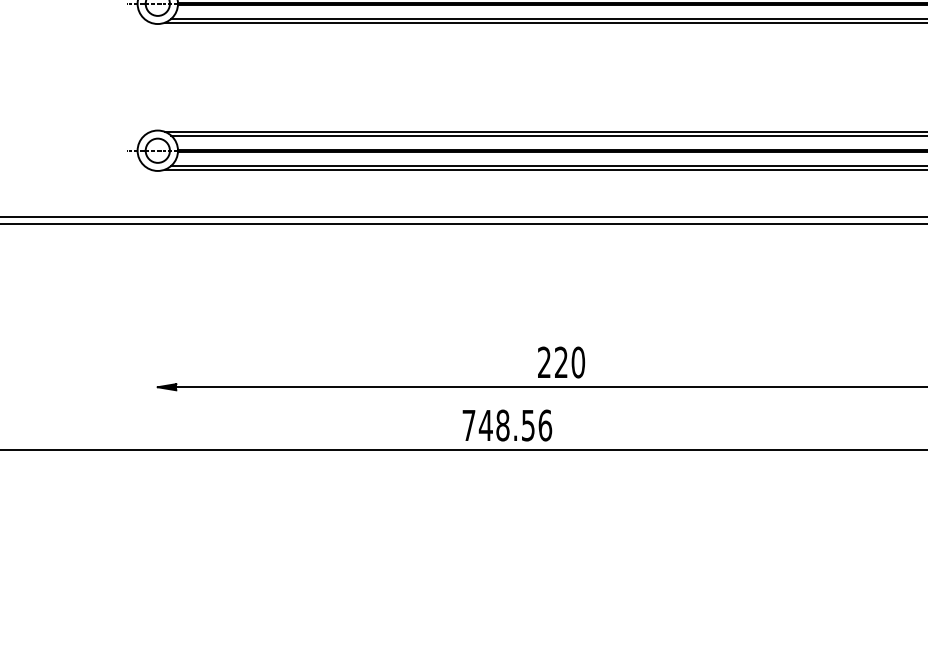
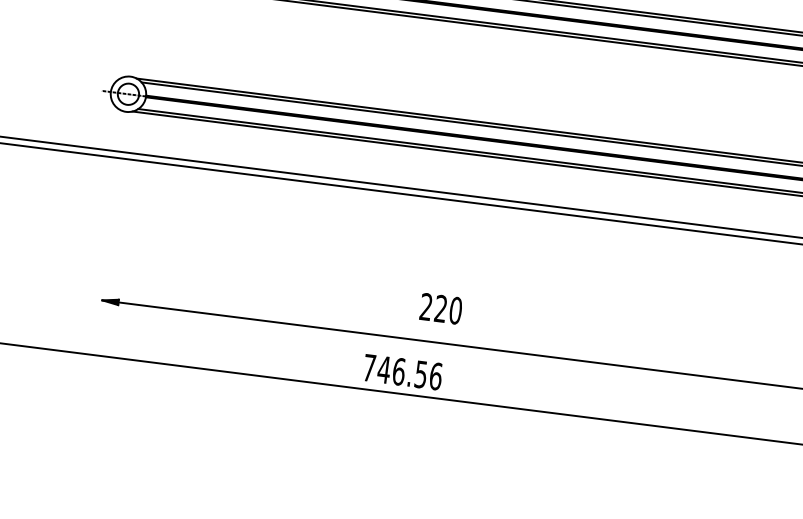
text: (561, 362) -> (441, 308), moved
text: (502, 425) -> (398, 371), 748.56 -> 746.56

